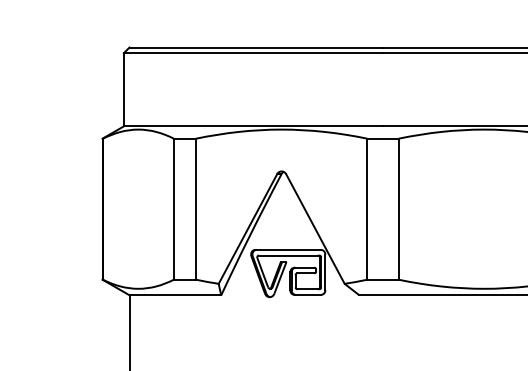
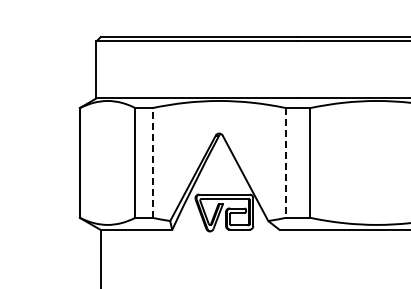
line: (195, 208) -> (152, 162), solid -> dashed
line: (366, 208) -> (285, 162), solid -> dashed

